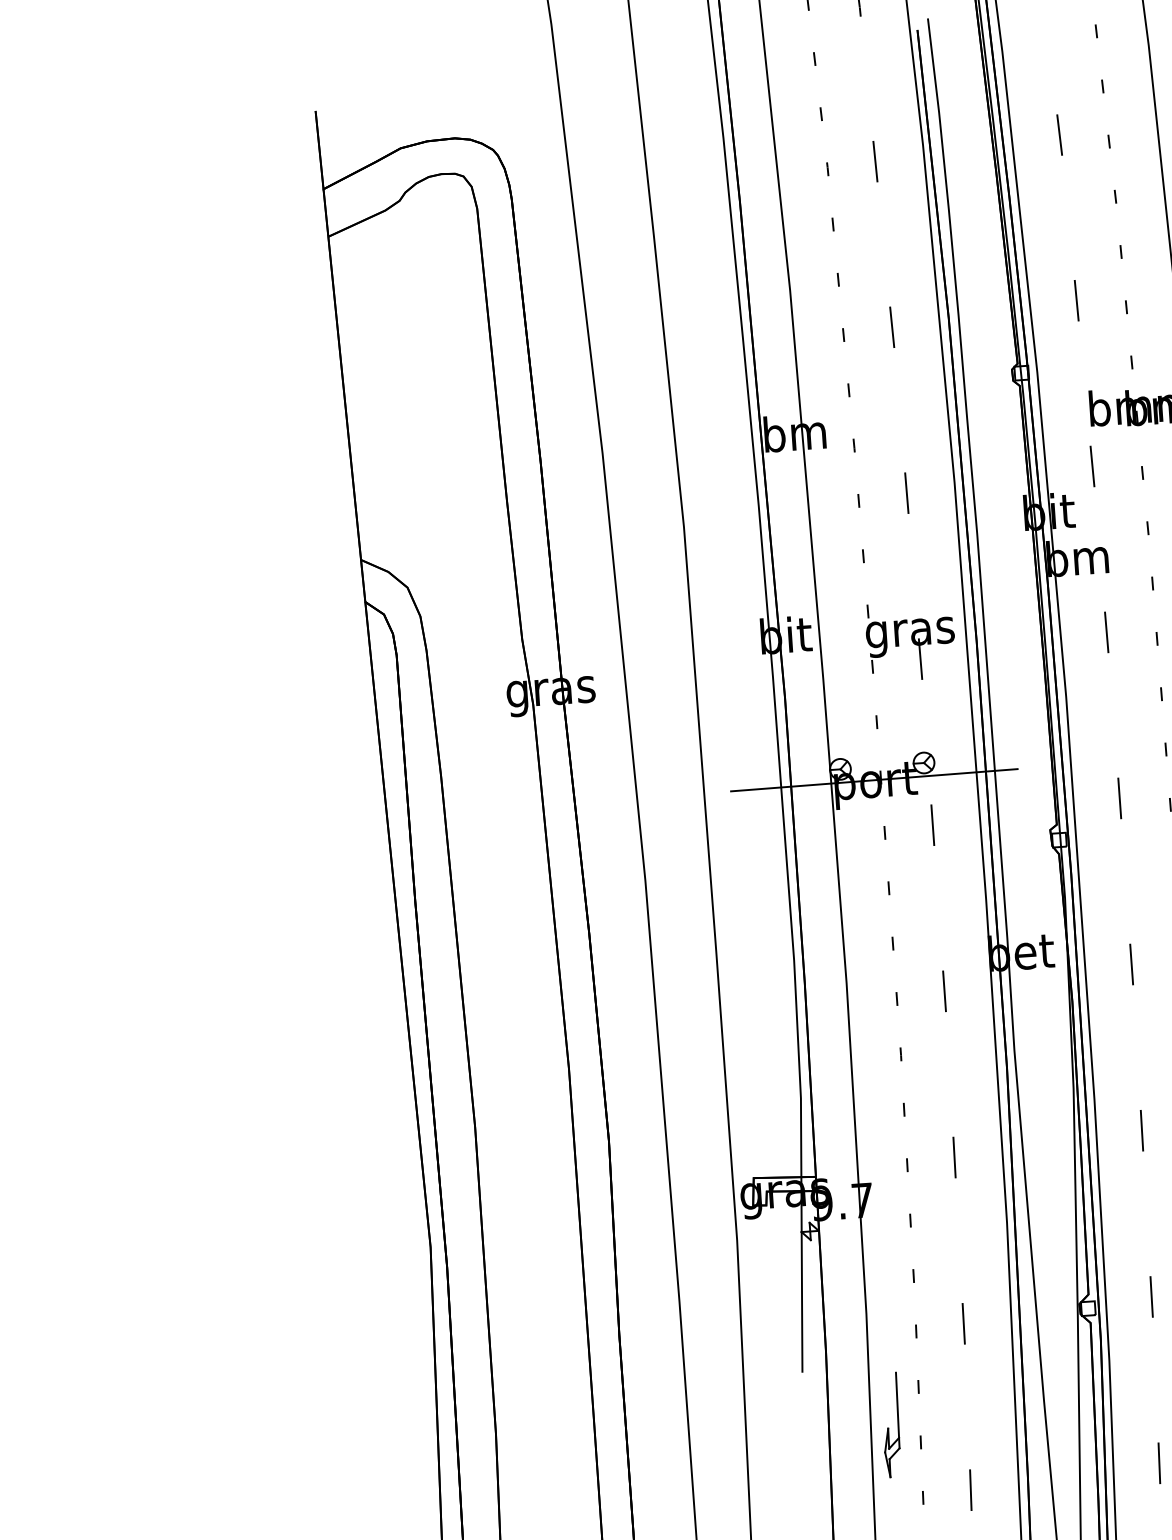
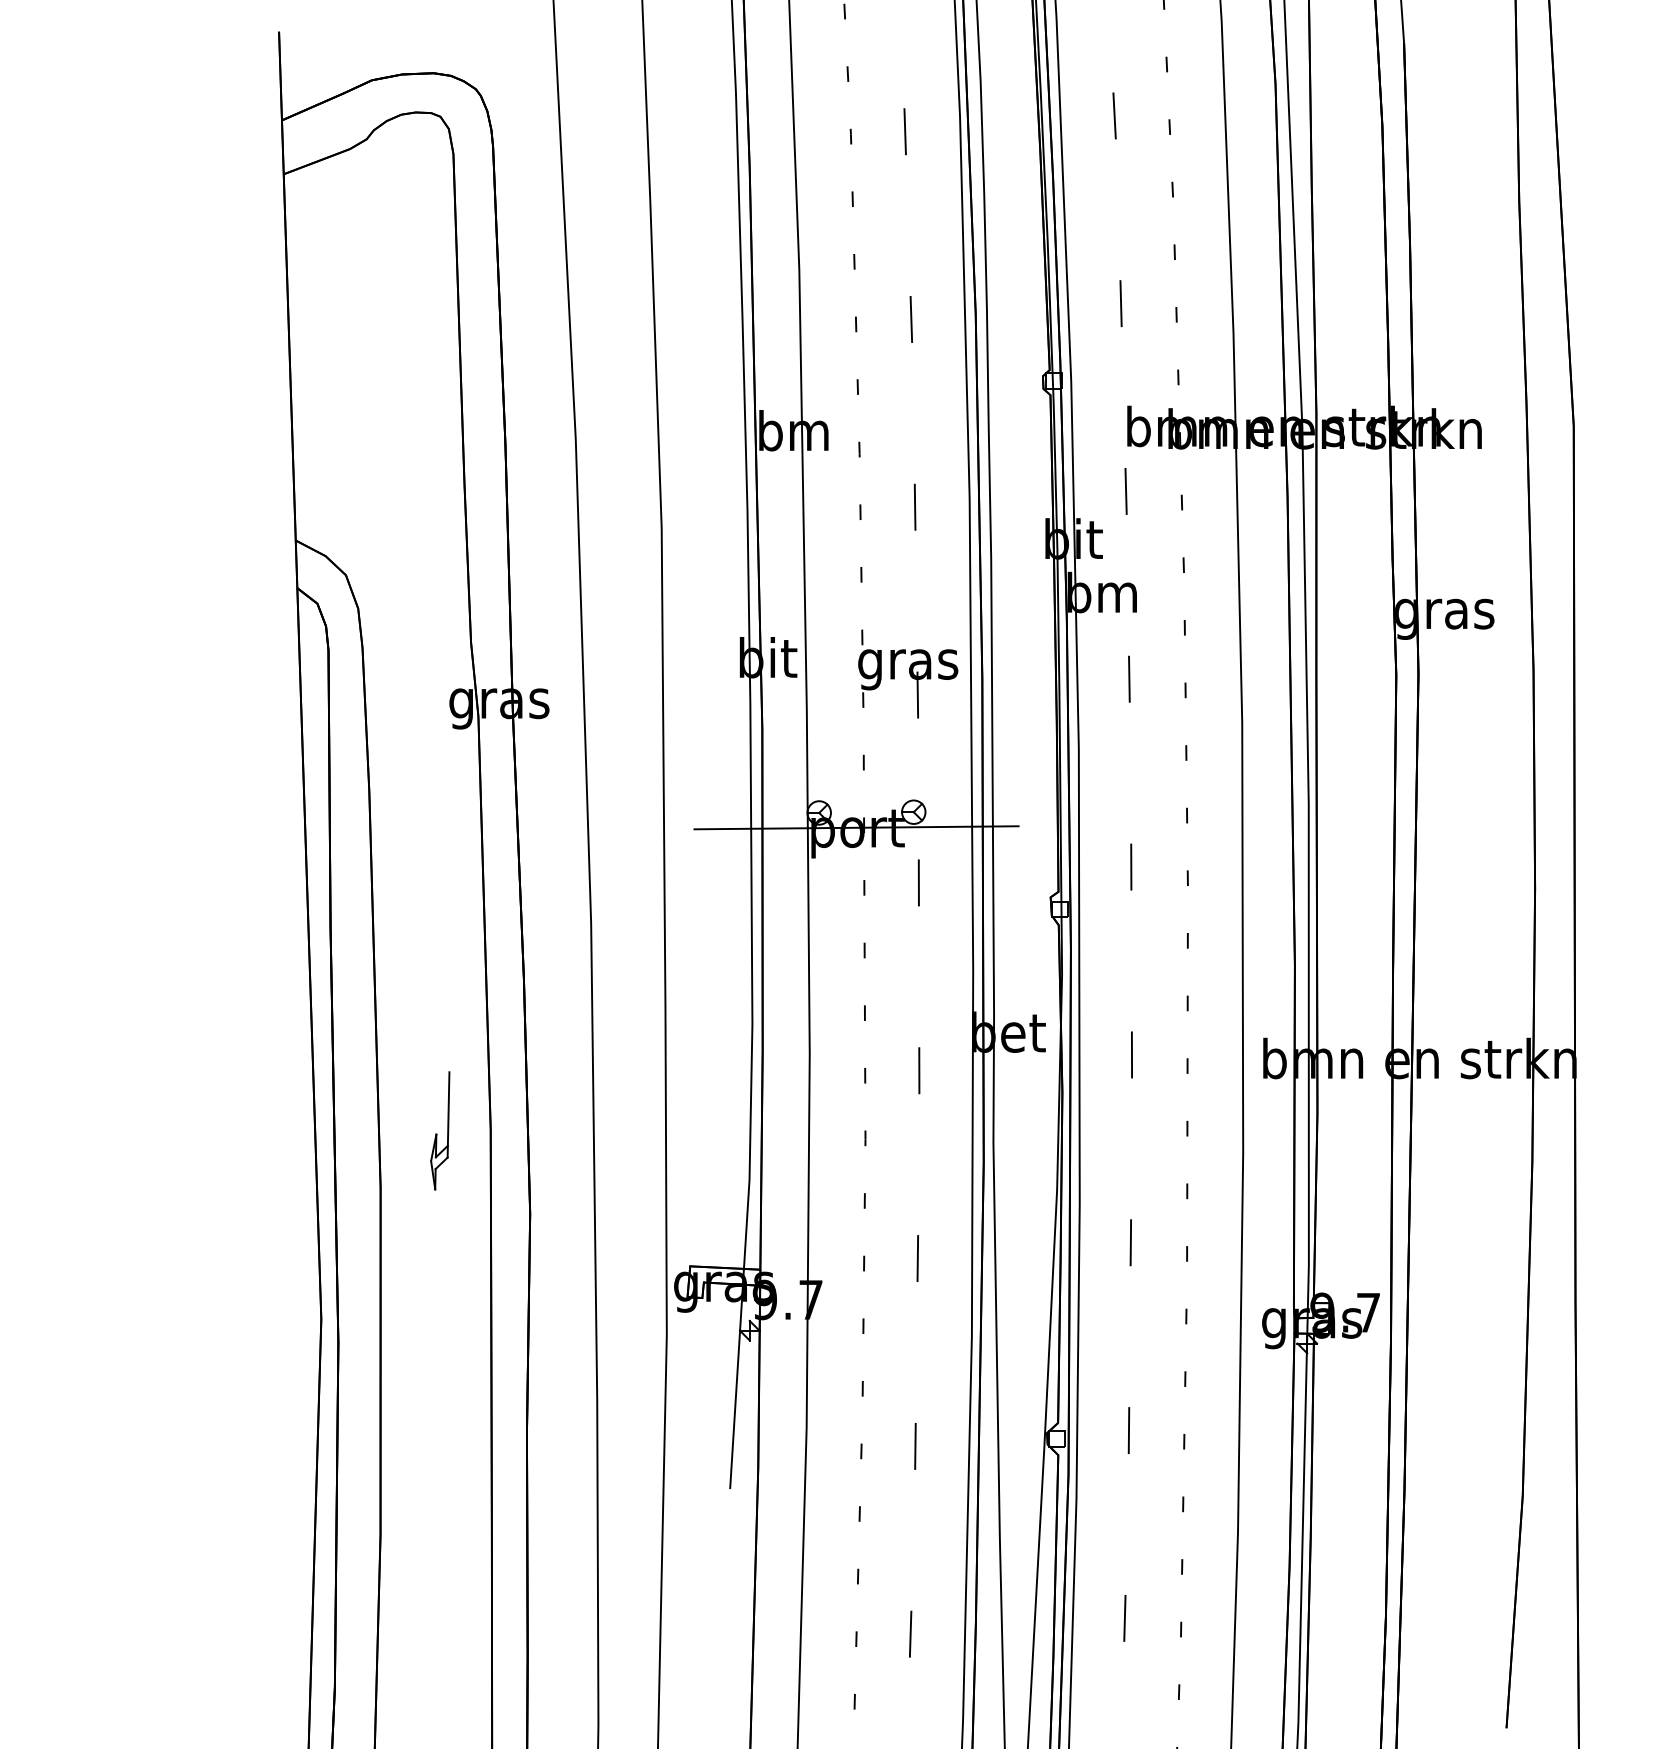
part: (891, 1424) -> (440, 1130), moved

